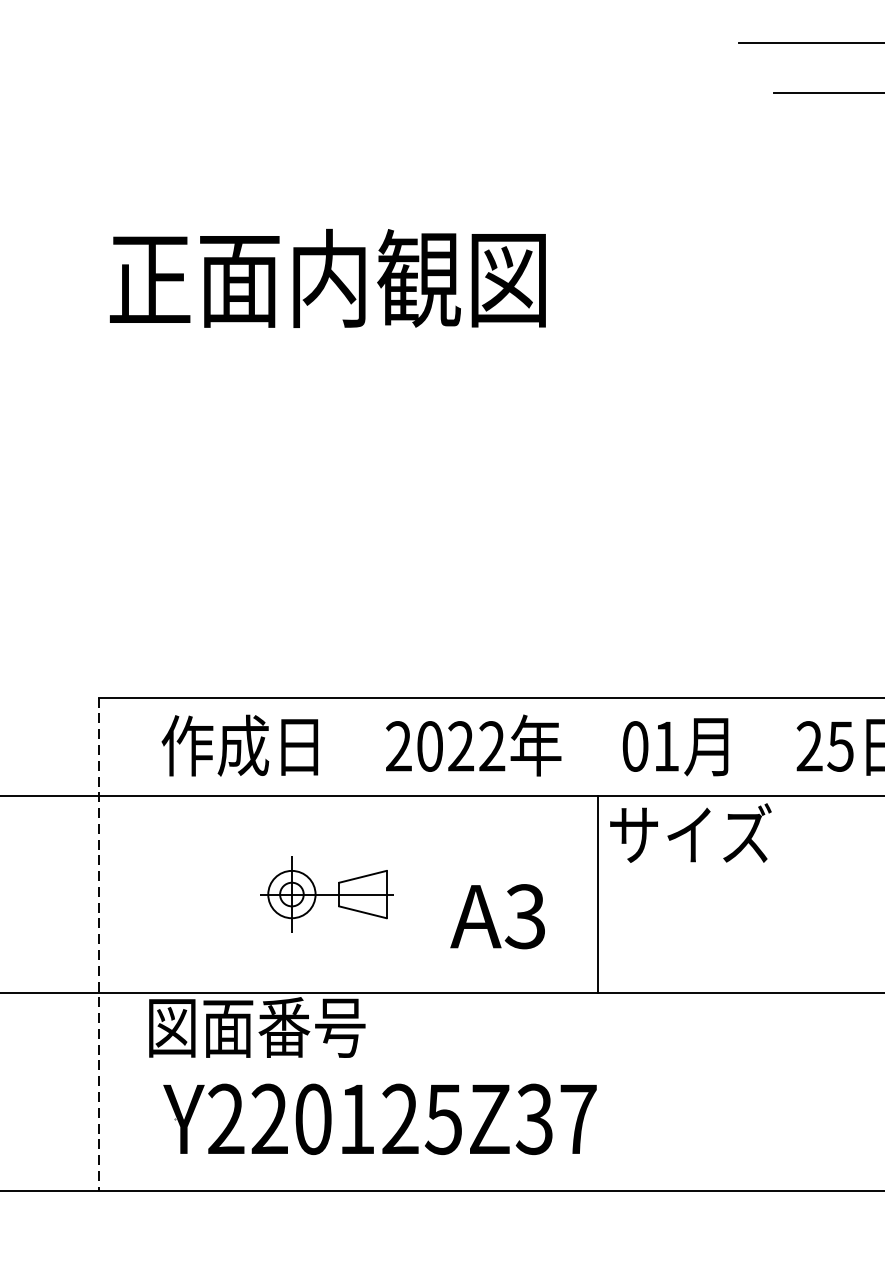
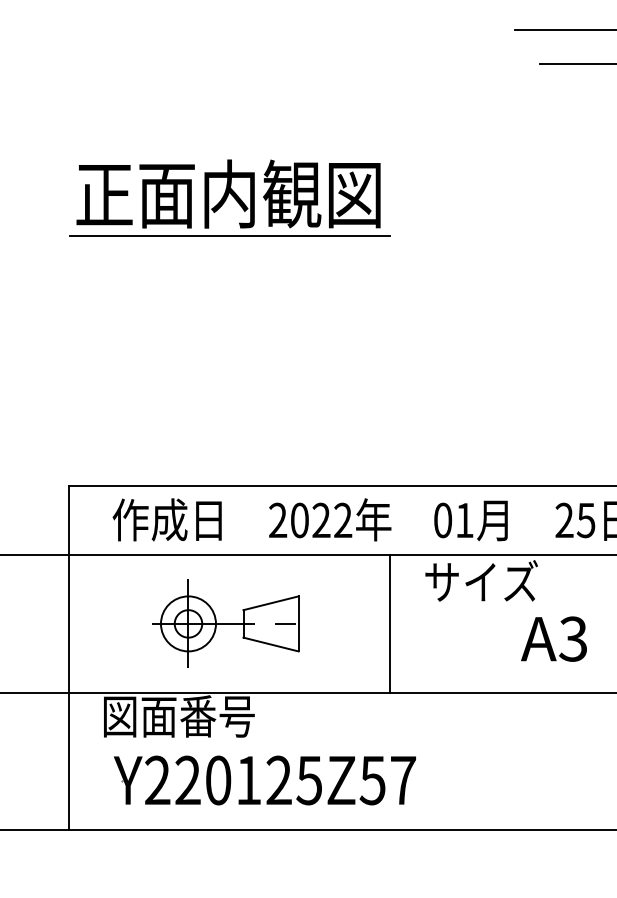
line: (329, 339) -> (229, 236), added
part: (323, 894) -> (225, 623), size x1.67
line: (598, 894) -> (390, 623), moved
text: (496, 915) -> (553, 638), moved
line: (98, 944) -> (68, 658), dashed -> solid
text: (534, 1117) -> (372, 779), Y220125Z37 -> Y220125Z57

